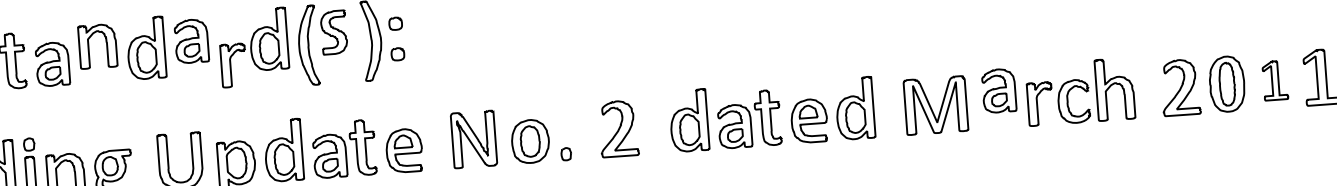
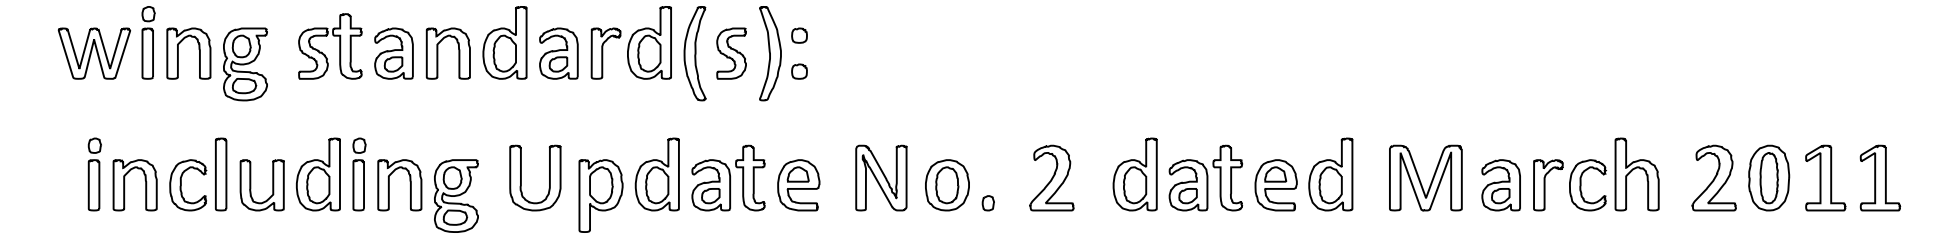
part: (334, 32) -> (731, 53), moved
part: (191, 41) -> (558, 53), moved
part: (89, 46) -> (438, 53), moved
part: (233, 65) -> (605, 53), moved
part: (1274, 80) -> (1825, 177), size x1.43
part: (998, 91) -> (1500, 185), moved

